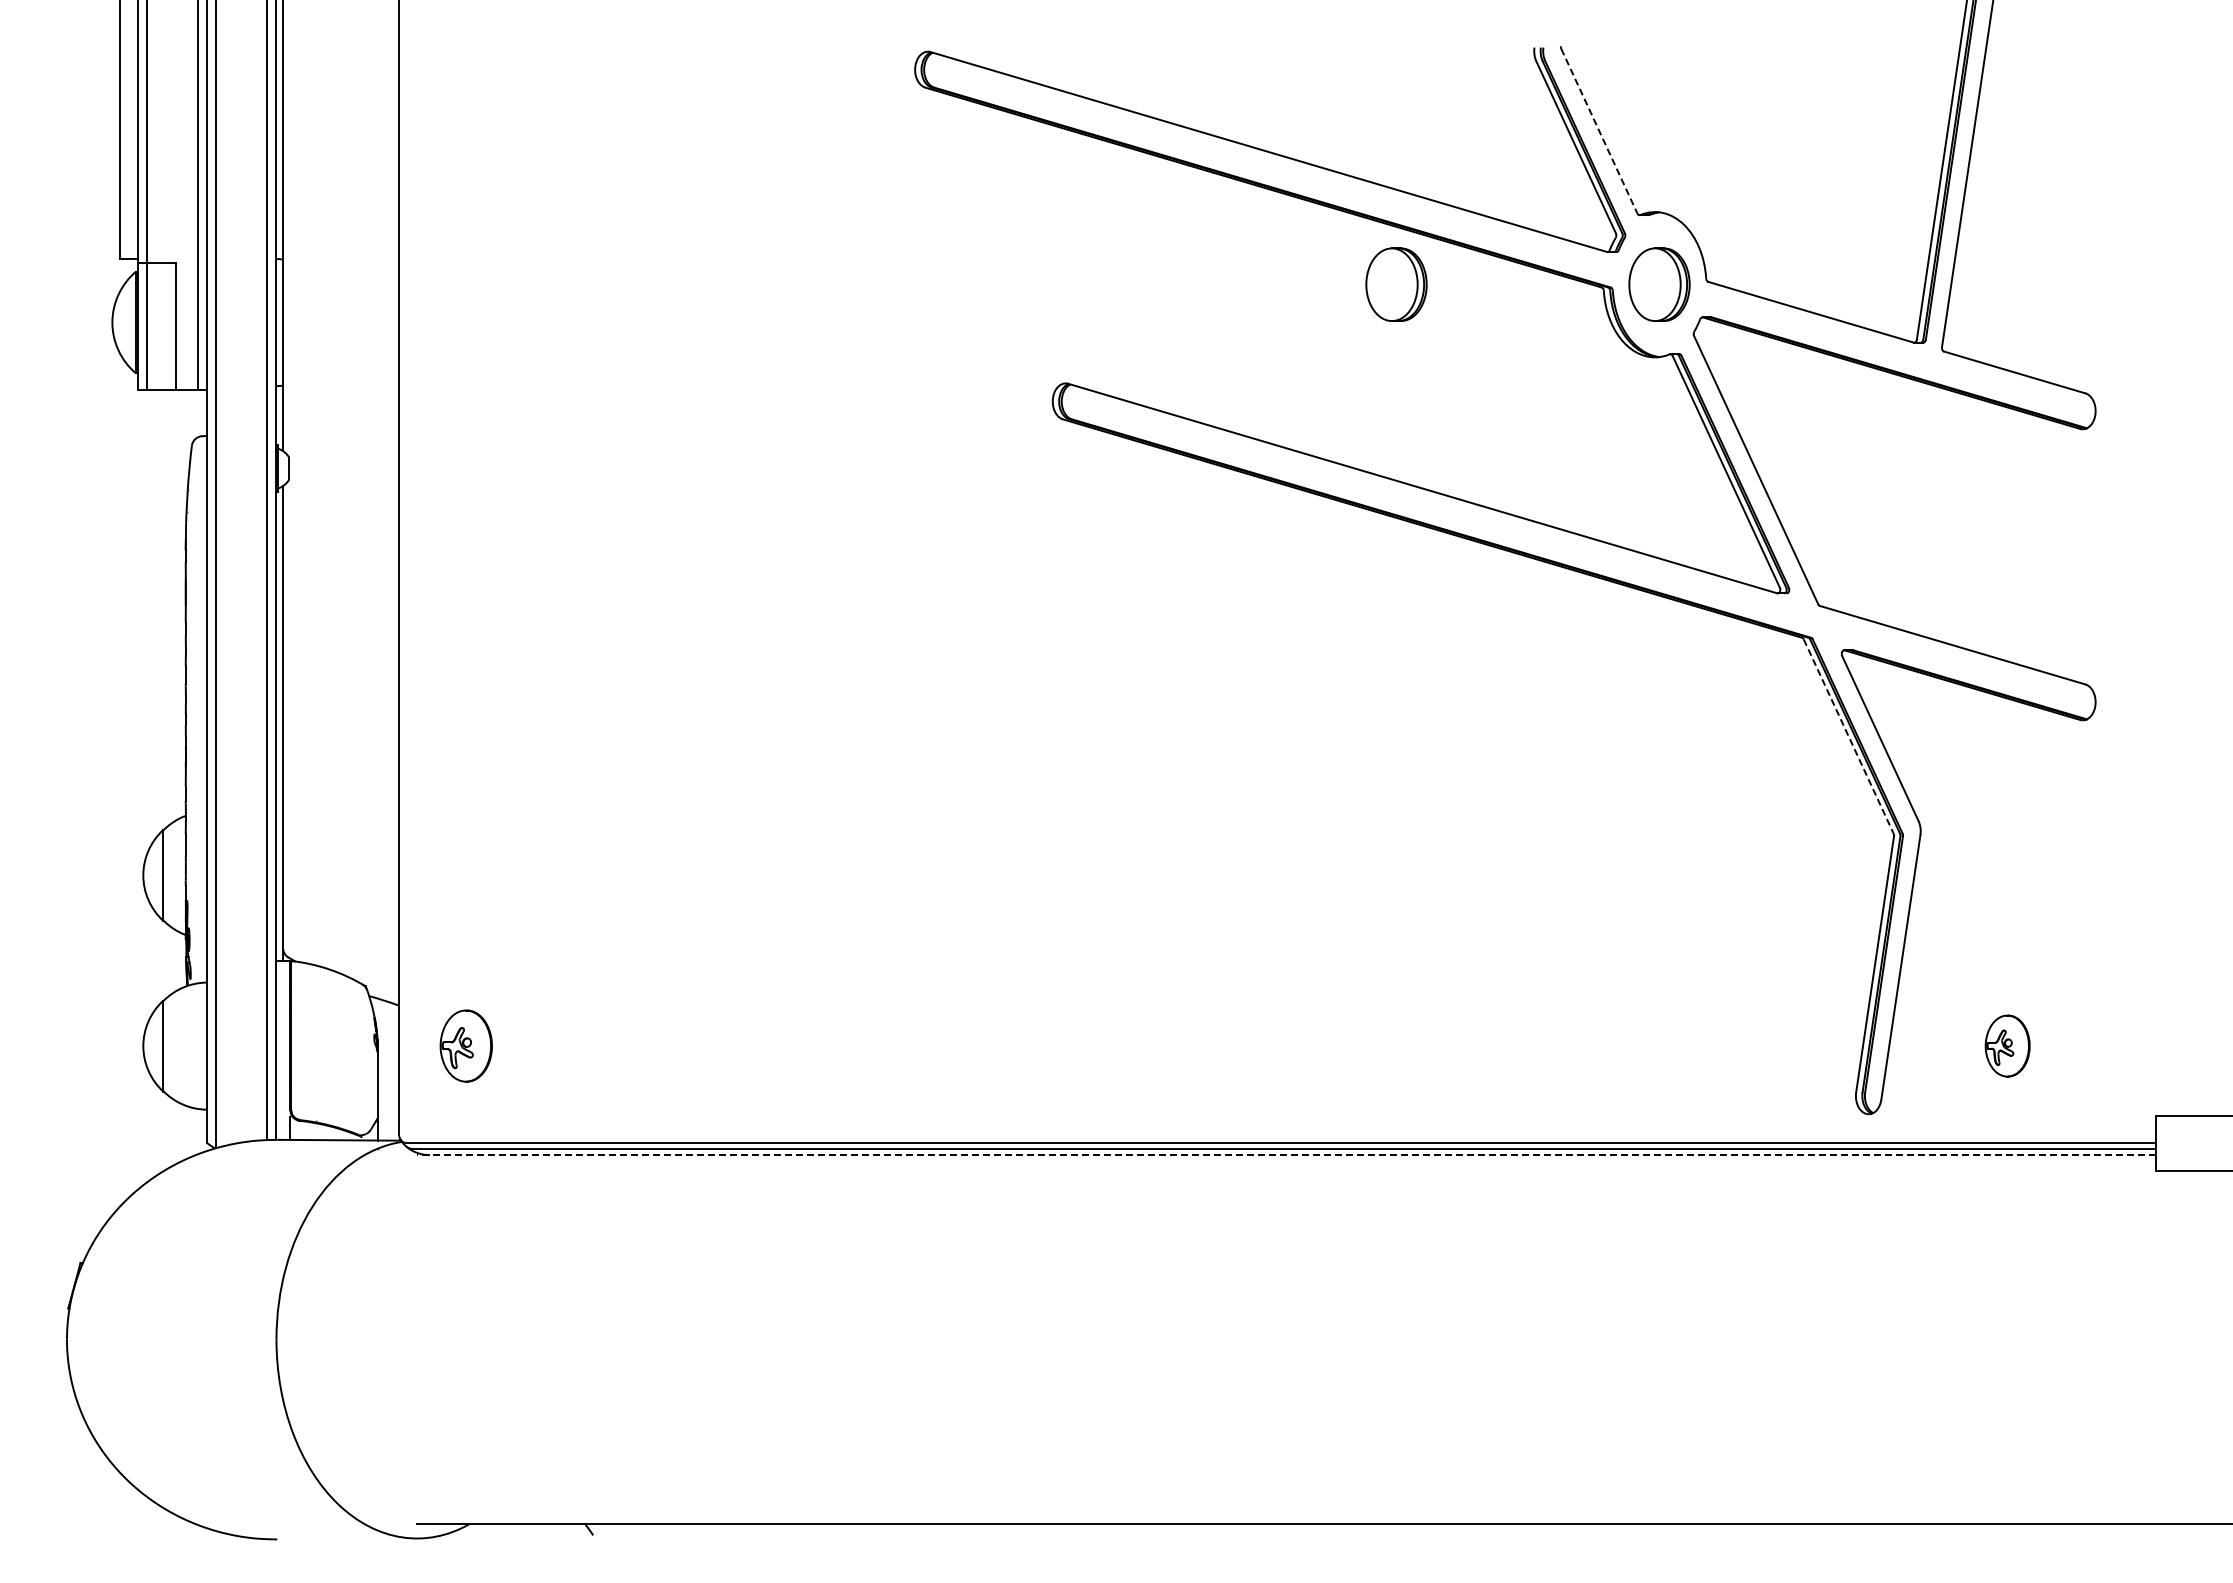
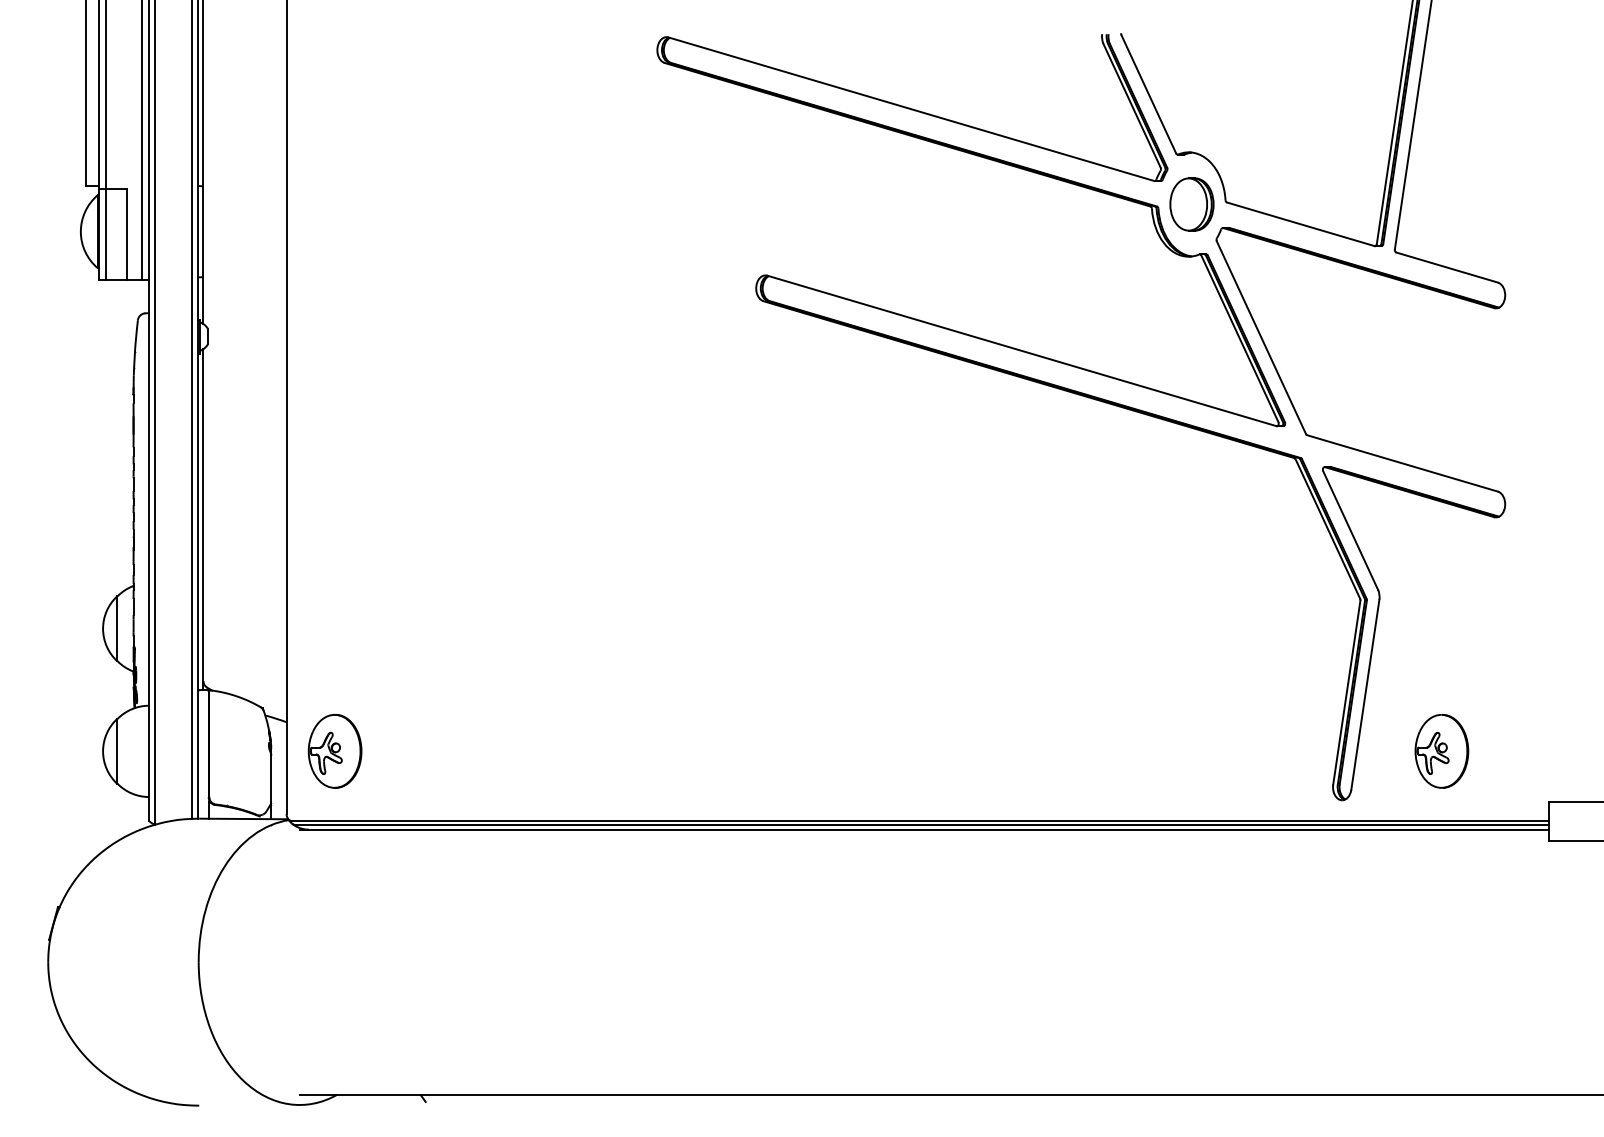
line: (1599, 131) -> (1148, 94), dashed -> solid
part: (1396, 284) -> (1003, 204), removed
line: (1848, 736) -> (1327, 528), dashed -> solid
part: (465, 1045) -> (334, 750), size x1.43
part: (2007, 1045) -> (1441, 750), size x1.67
line: (1286, 1155) -> (924, 829), dashed -> solid

